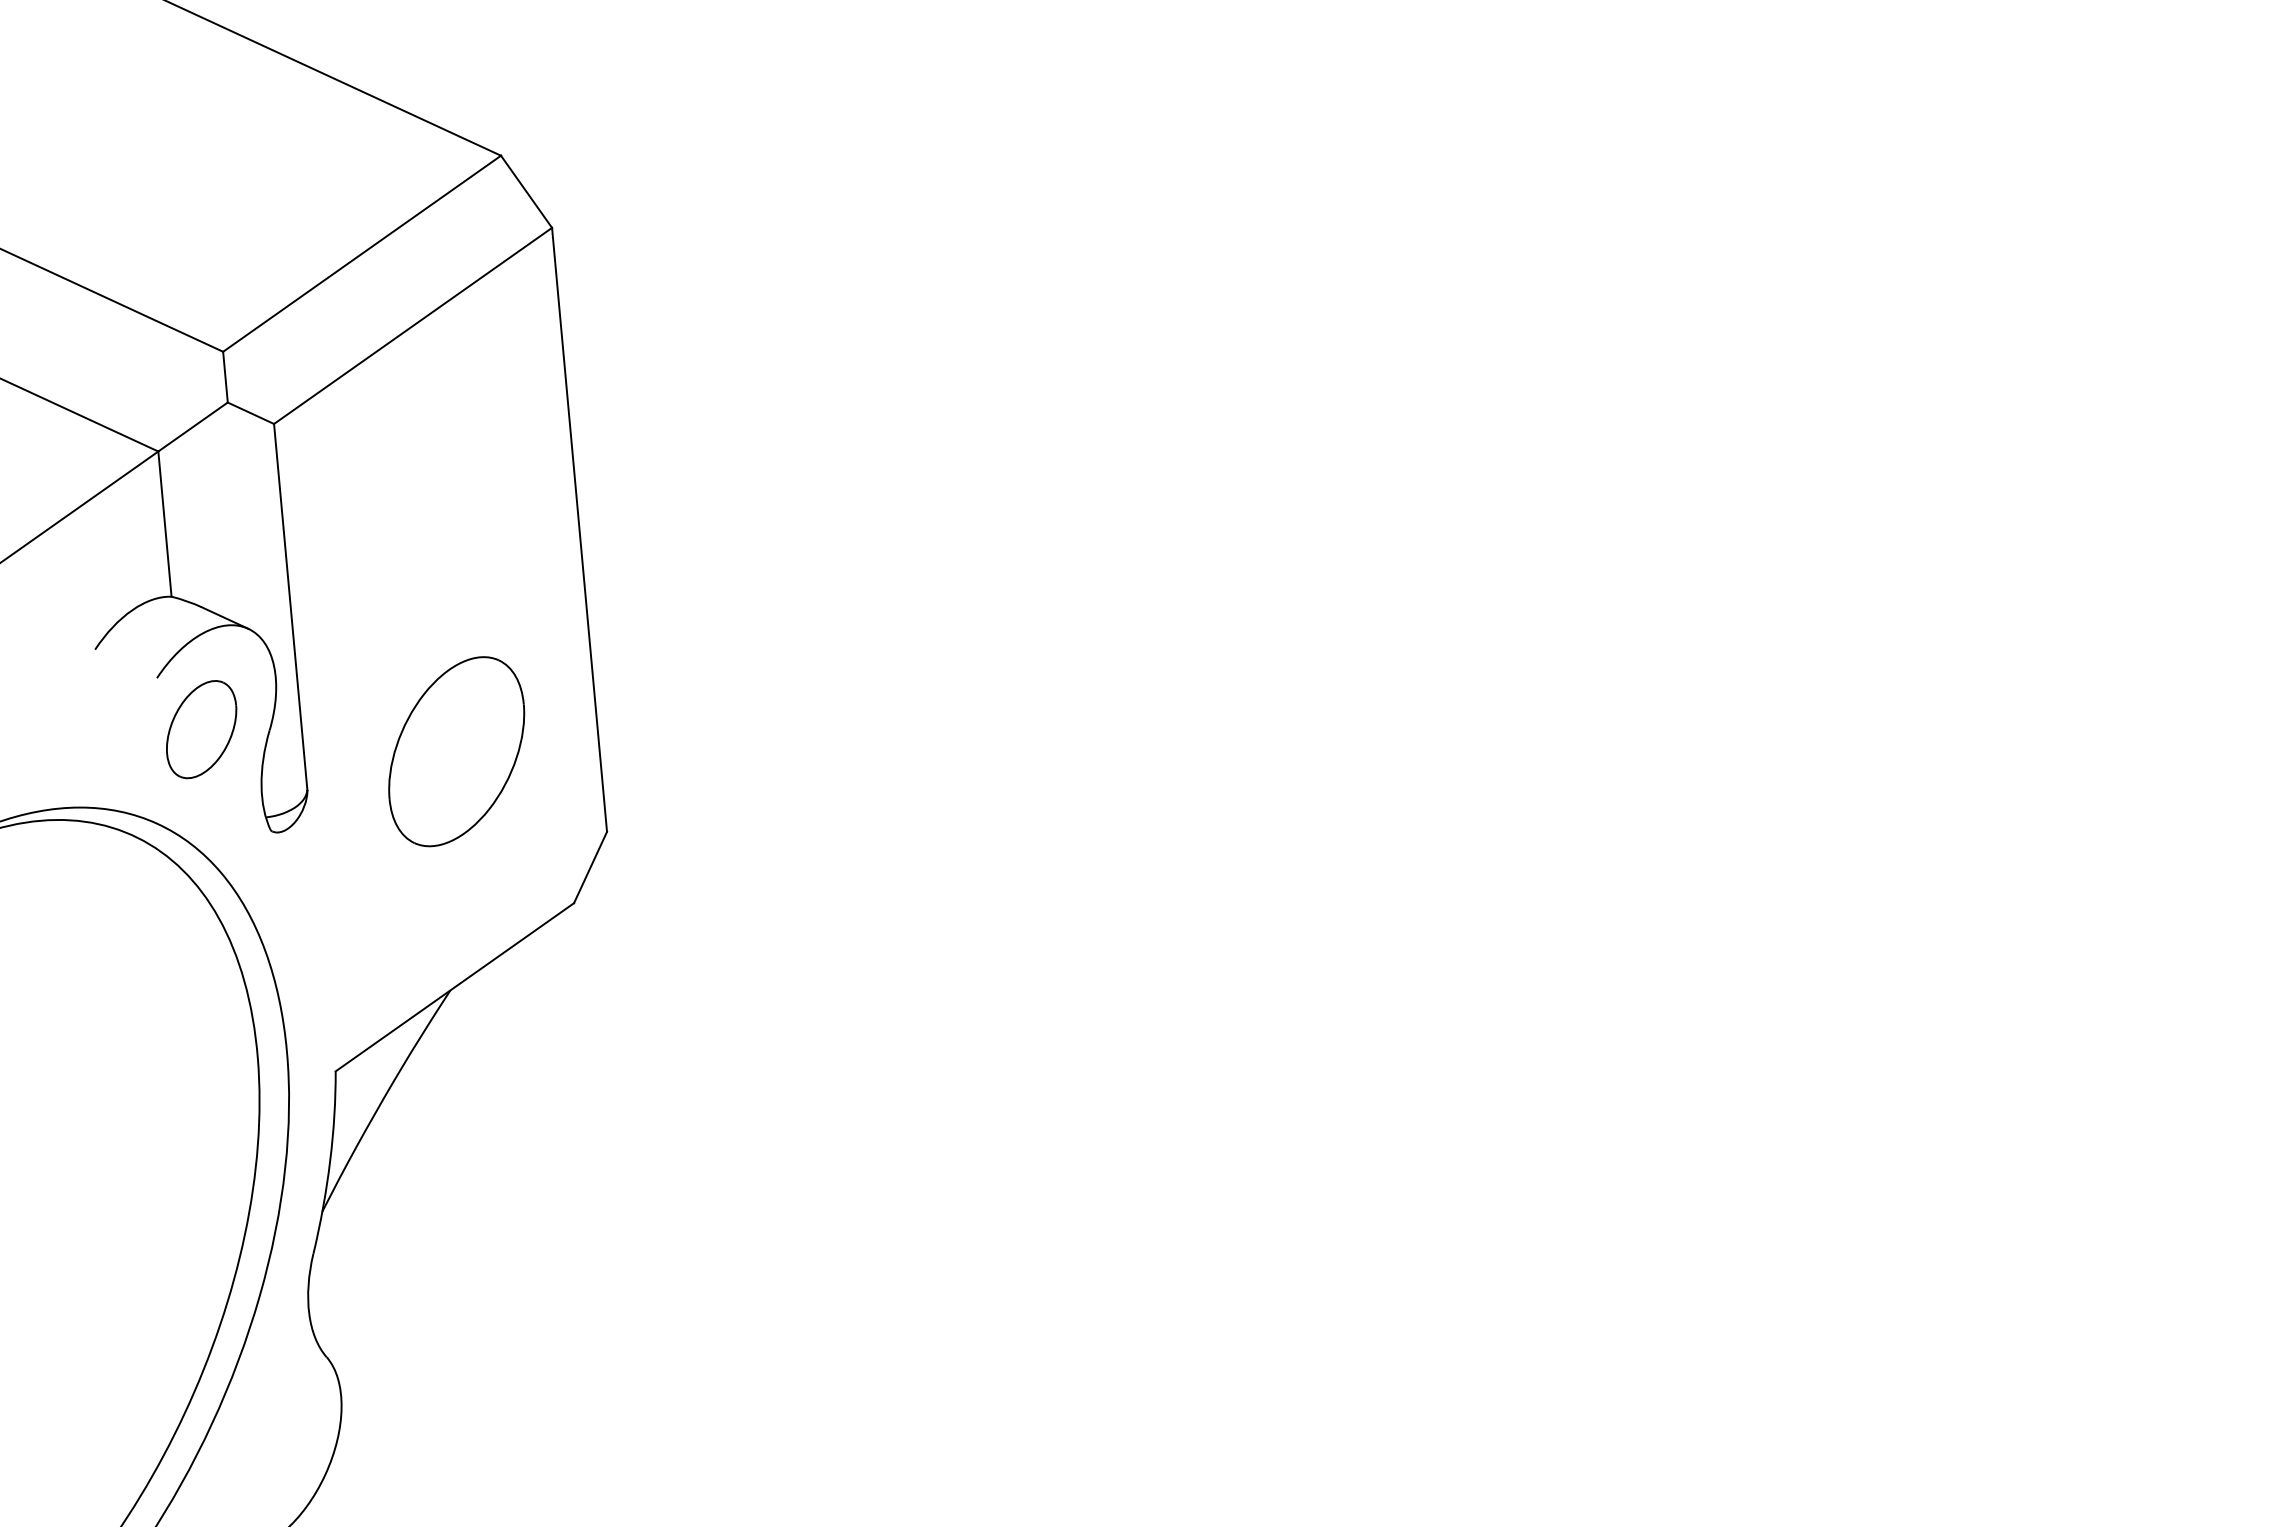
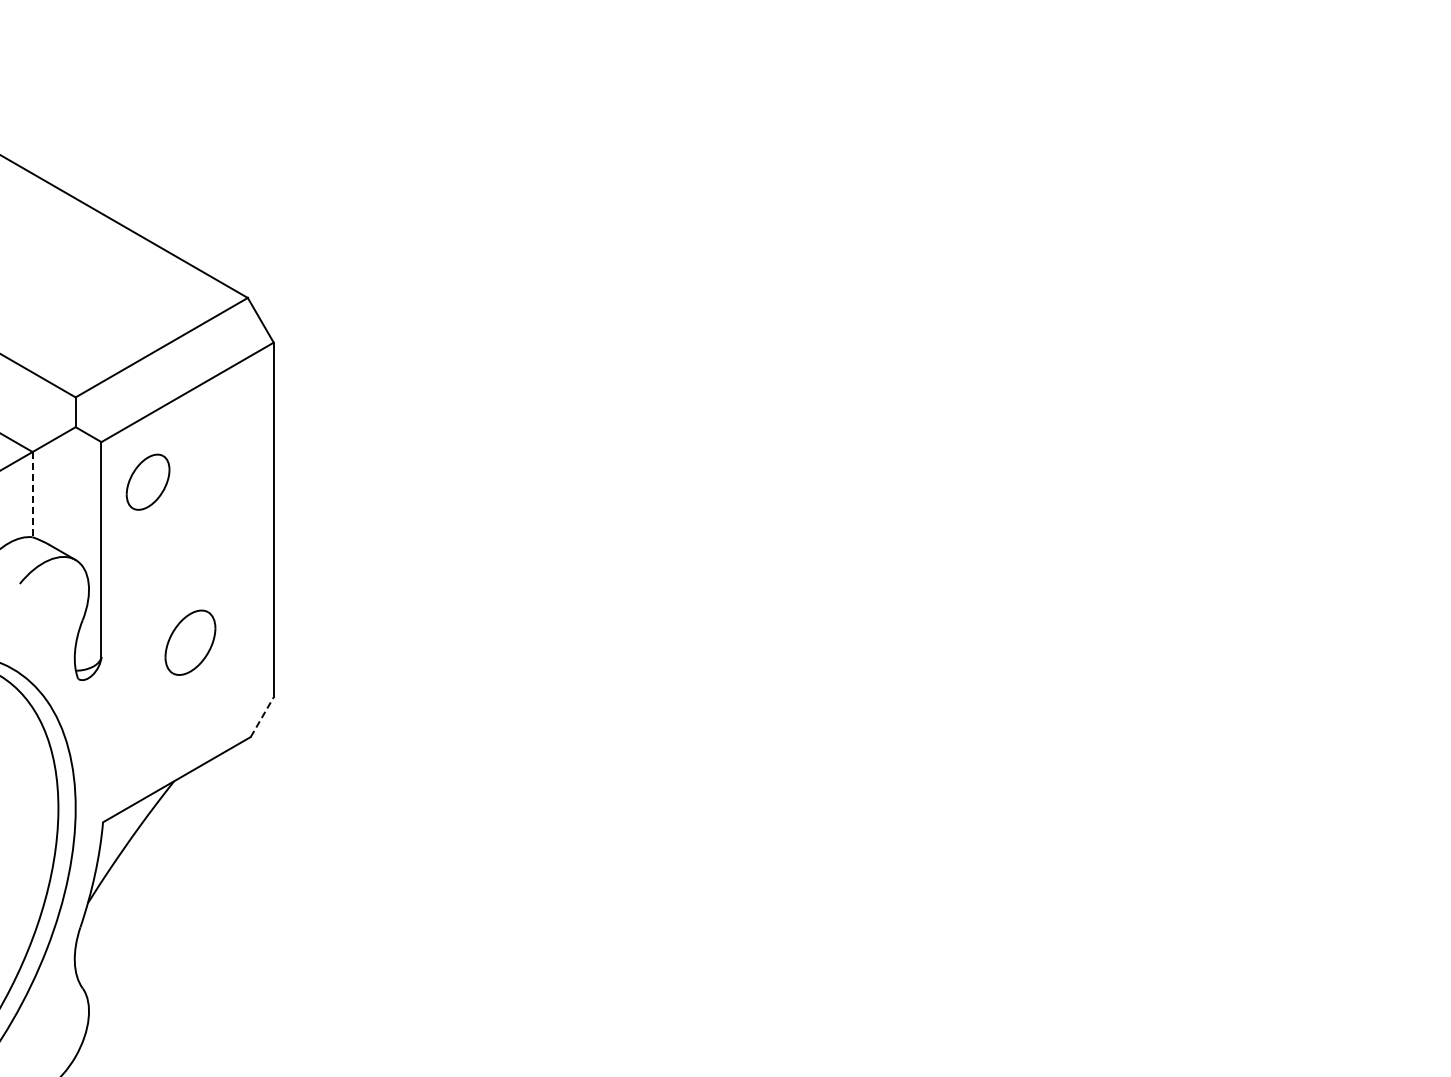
line: (164, 523) -> (32, 494), solid -> dashed
part: (200, 728) -> (147, 481), moved
part: (456, 751) -> (190, 642), size x0.6
line: (591, 868) -> (262, 717), solid -> dashed

